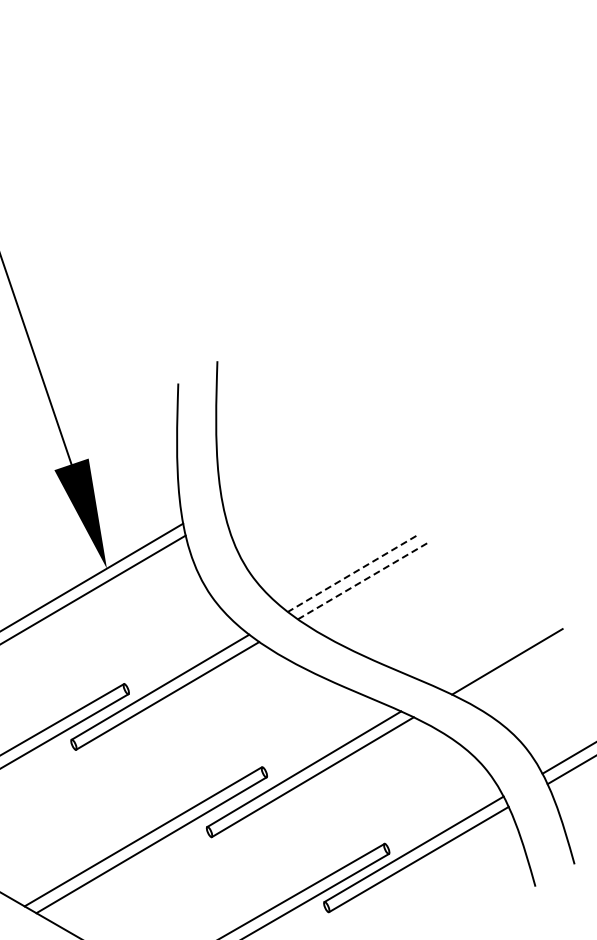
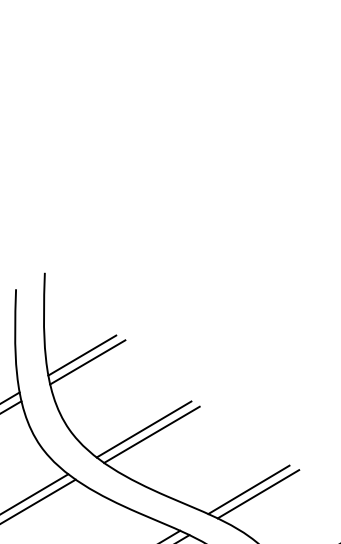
line: (268, 473) -> (82, 355), added
line: (275, 482) -> (87, 362), added
line: (352, 573) -> (144, 429), dashed -> solid
line: (363, 580) -> (152, 434), dashed -> solid
line: (494, 655) -> (248, 489), added

